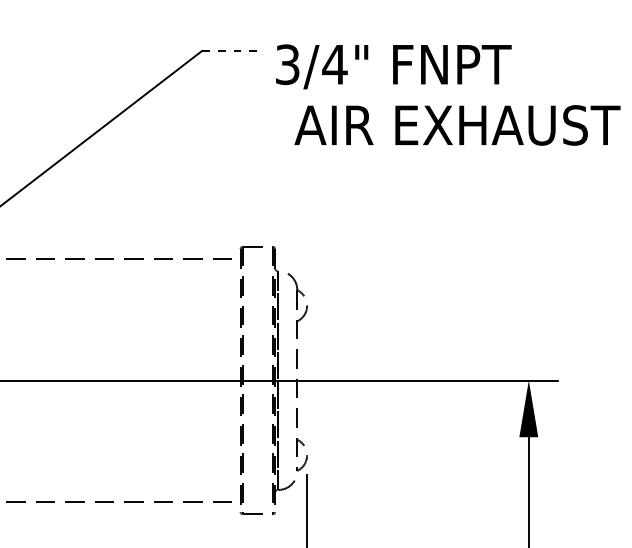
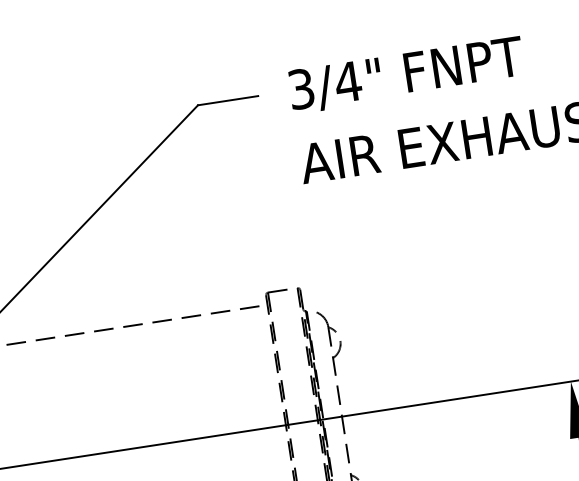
line: (232, 51) -> (228, 101), dashed -> solid
text: (393, 66) -> (406, 74), moved

